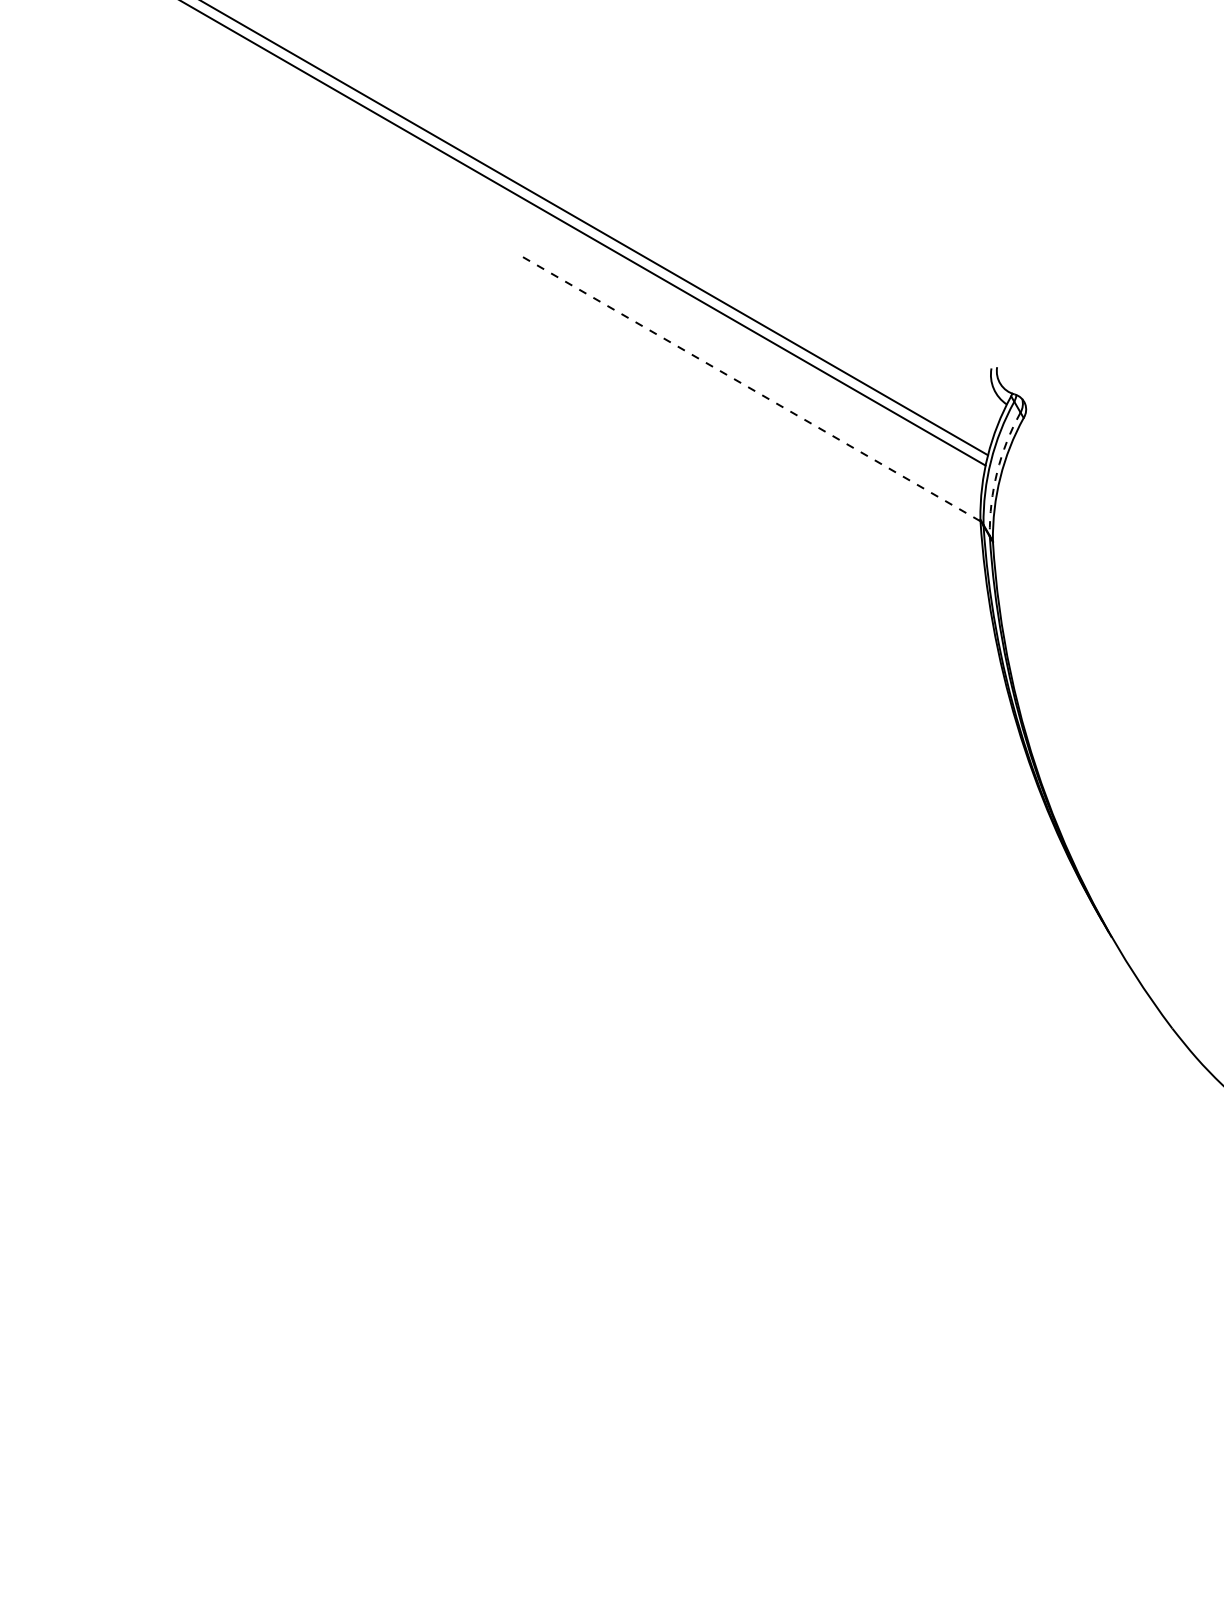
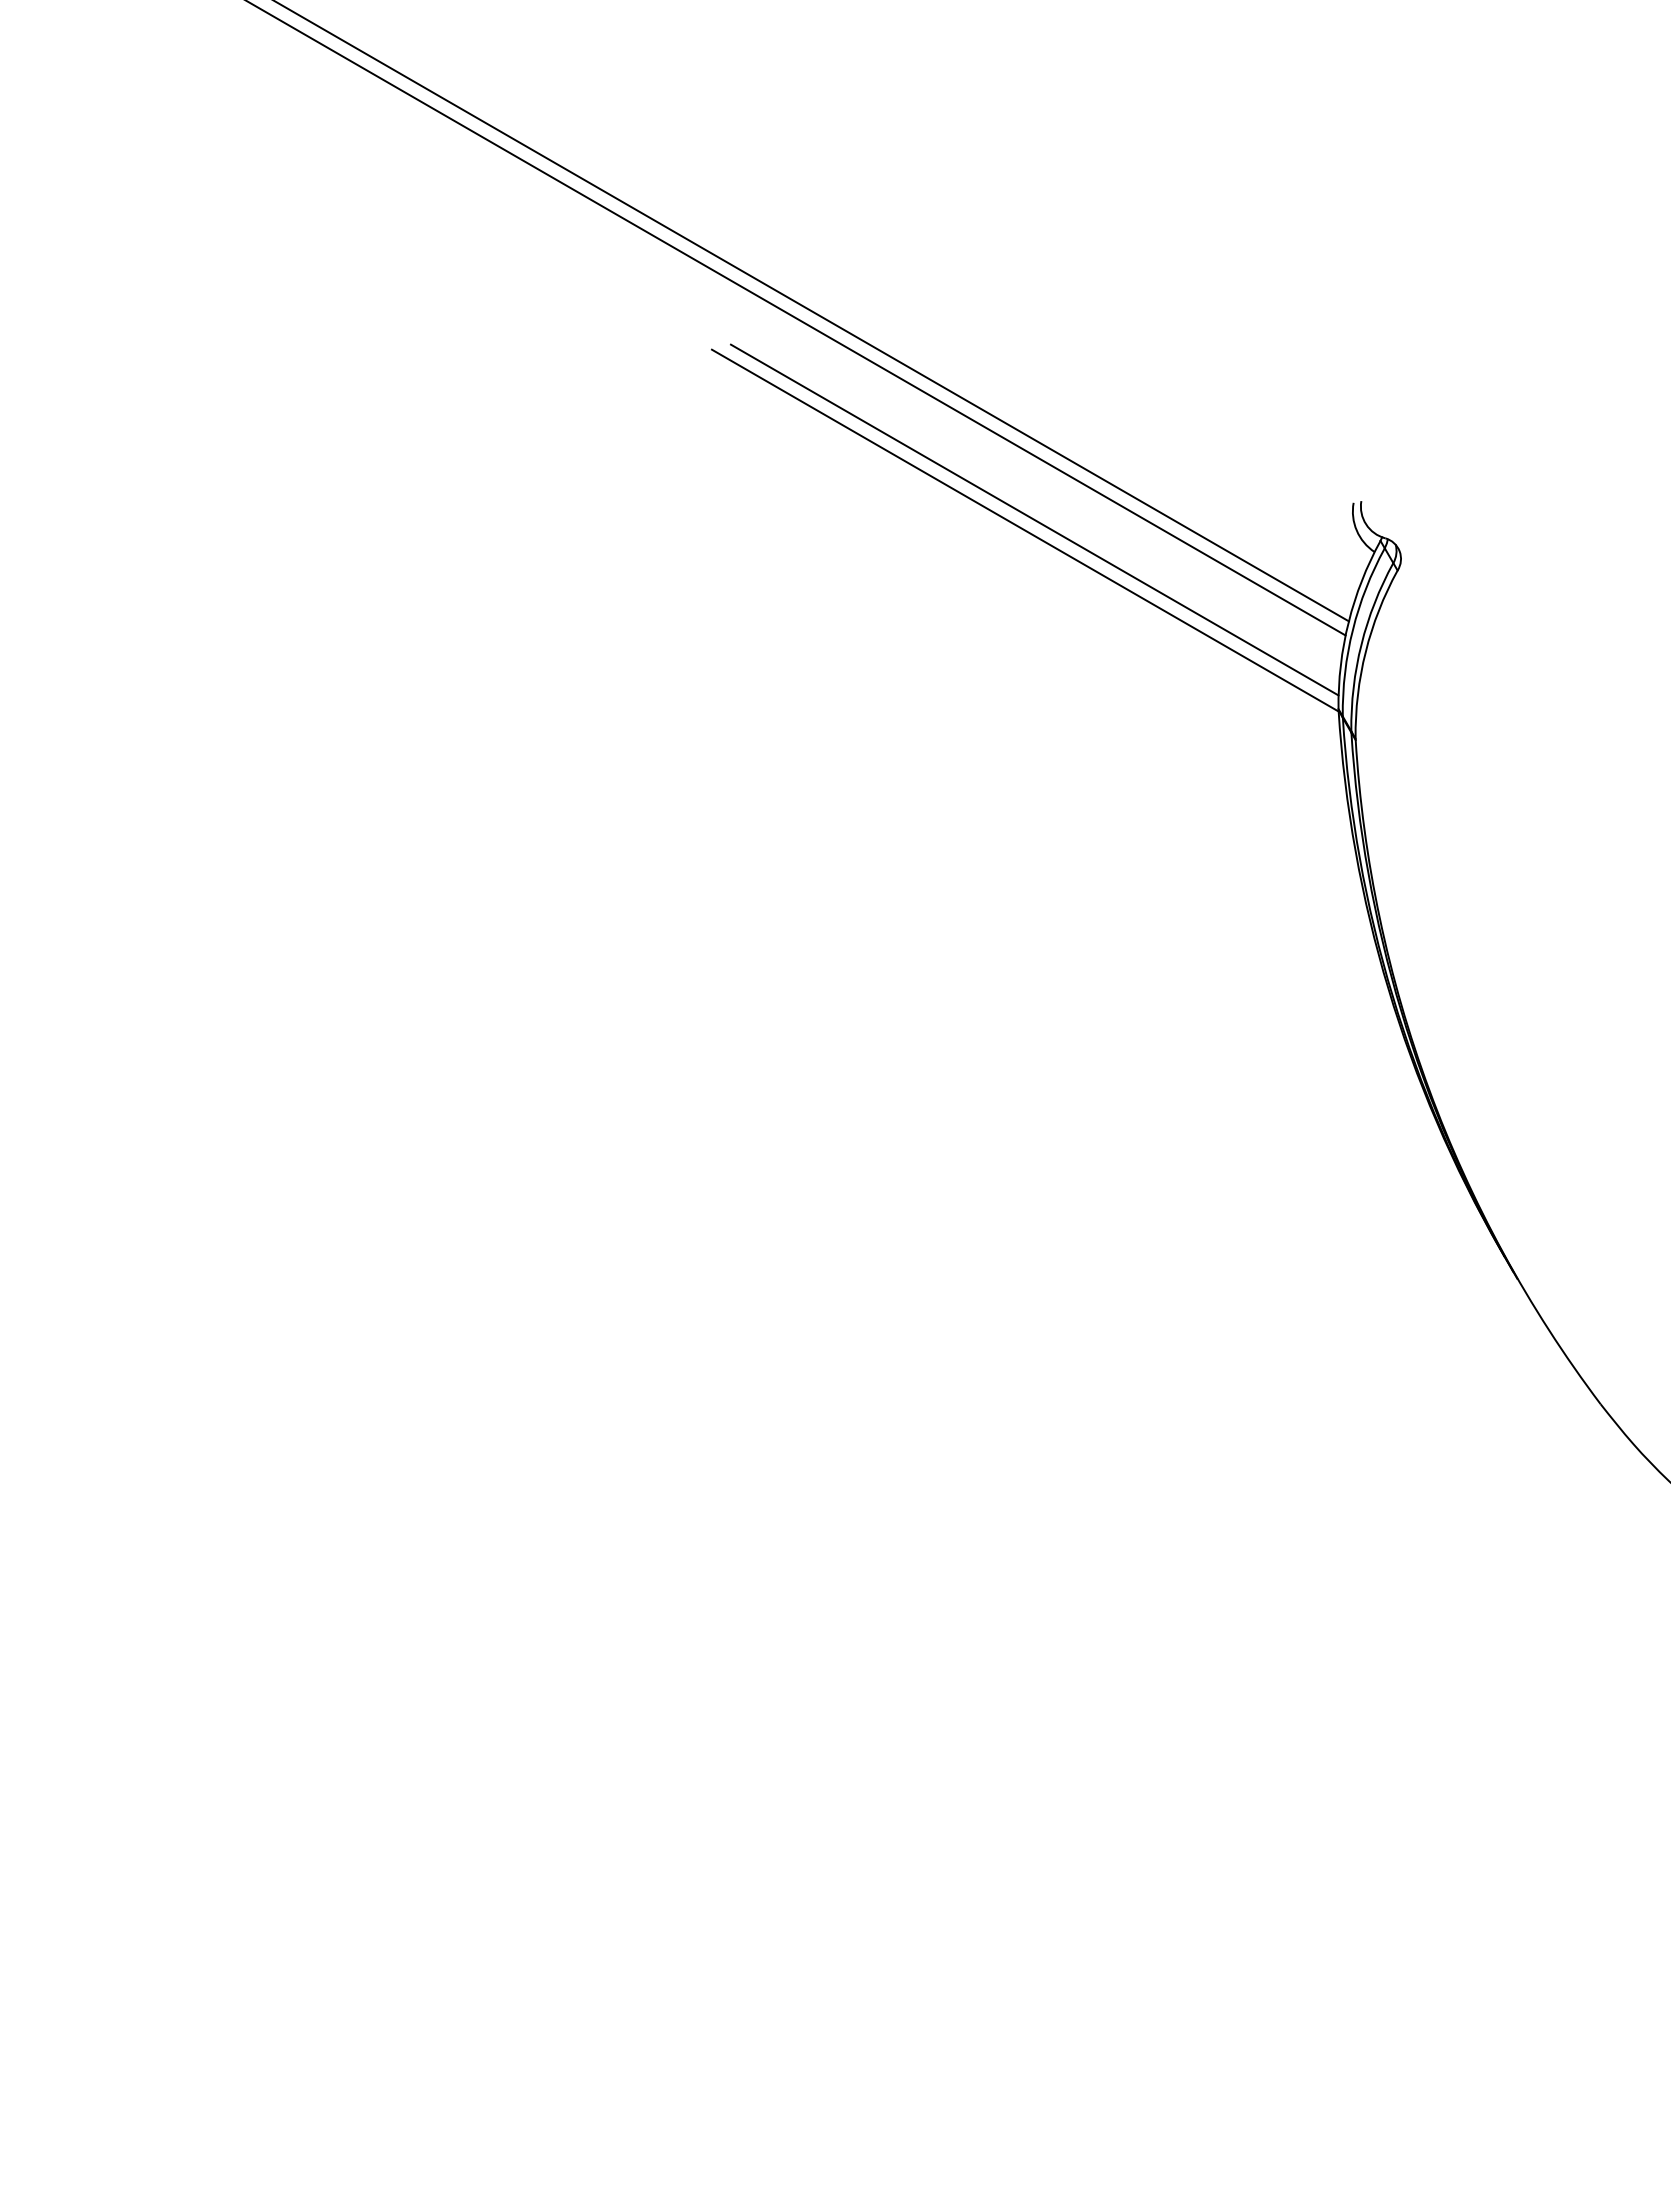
line: (757, 380) -> (1034, 519), added
line: (751, 388) -> (1025, 530), dashed -> solid
arc: (997, 472) -> (1361, 644), dashed -> solid

